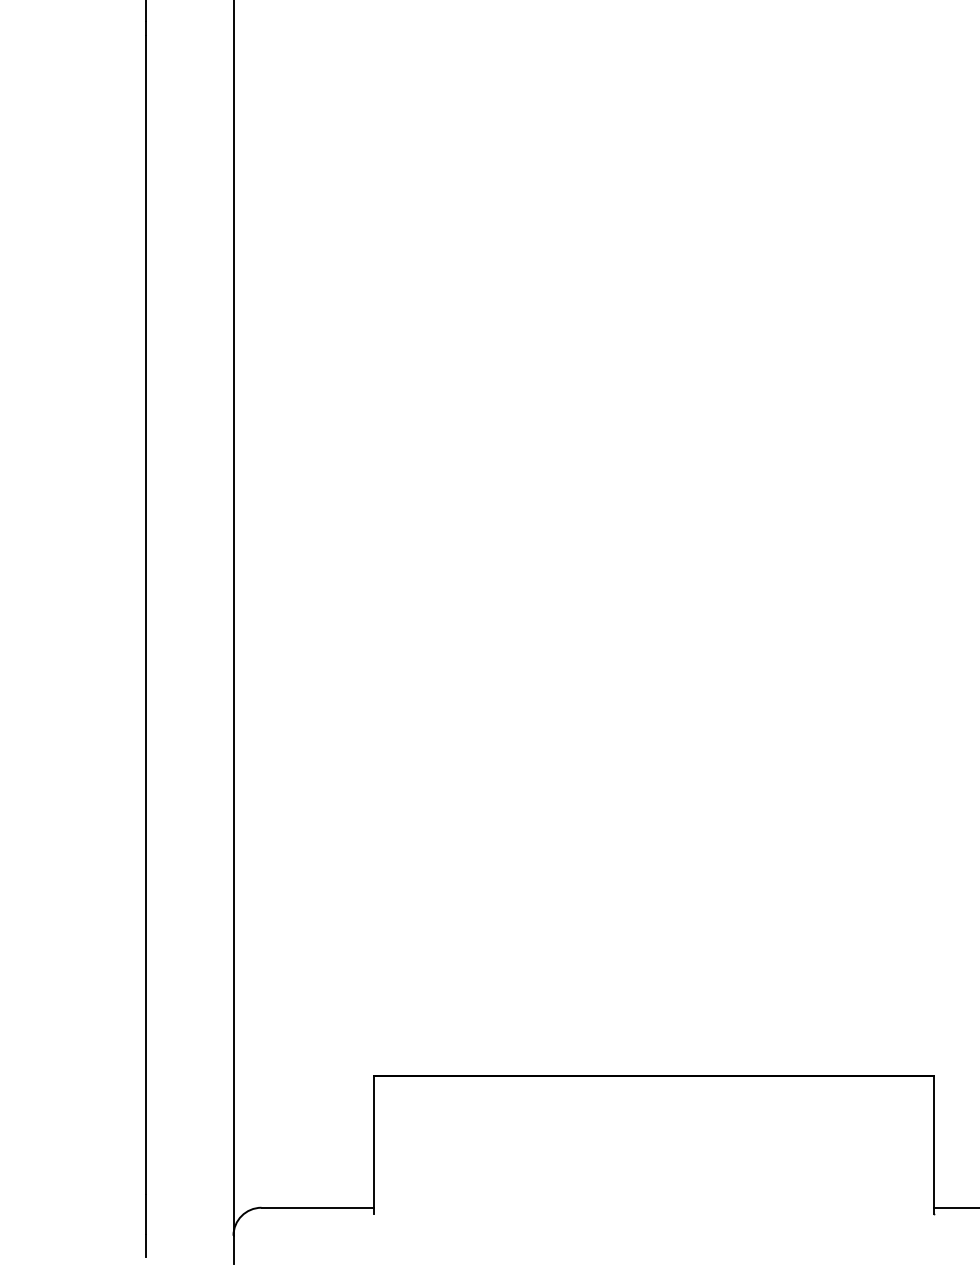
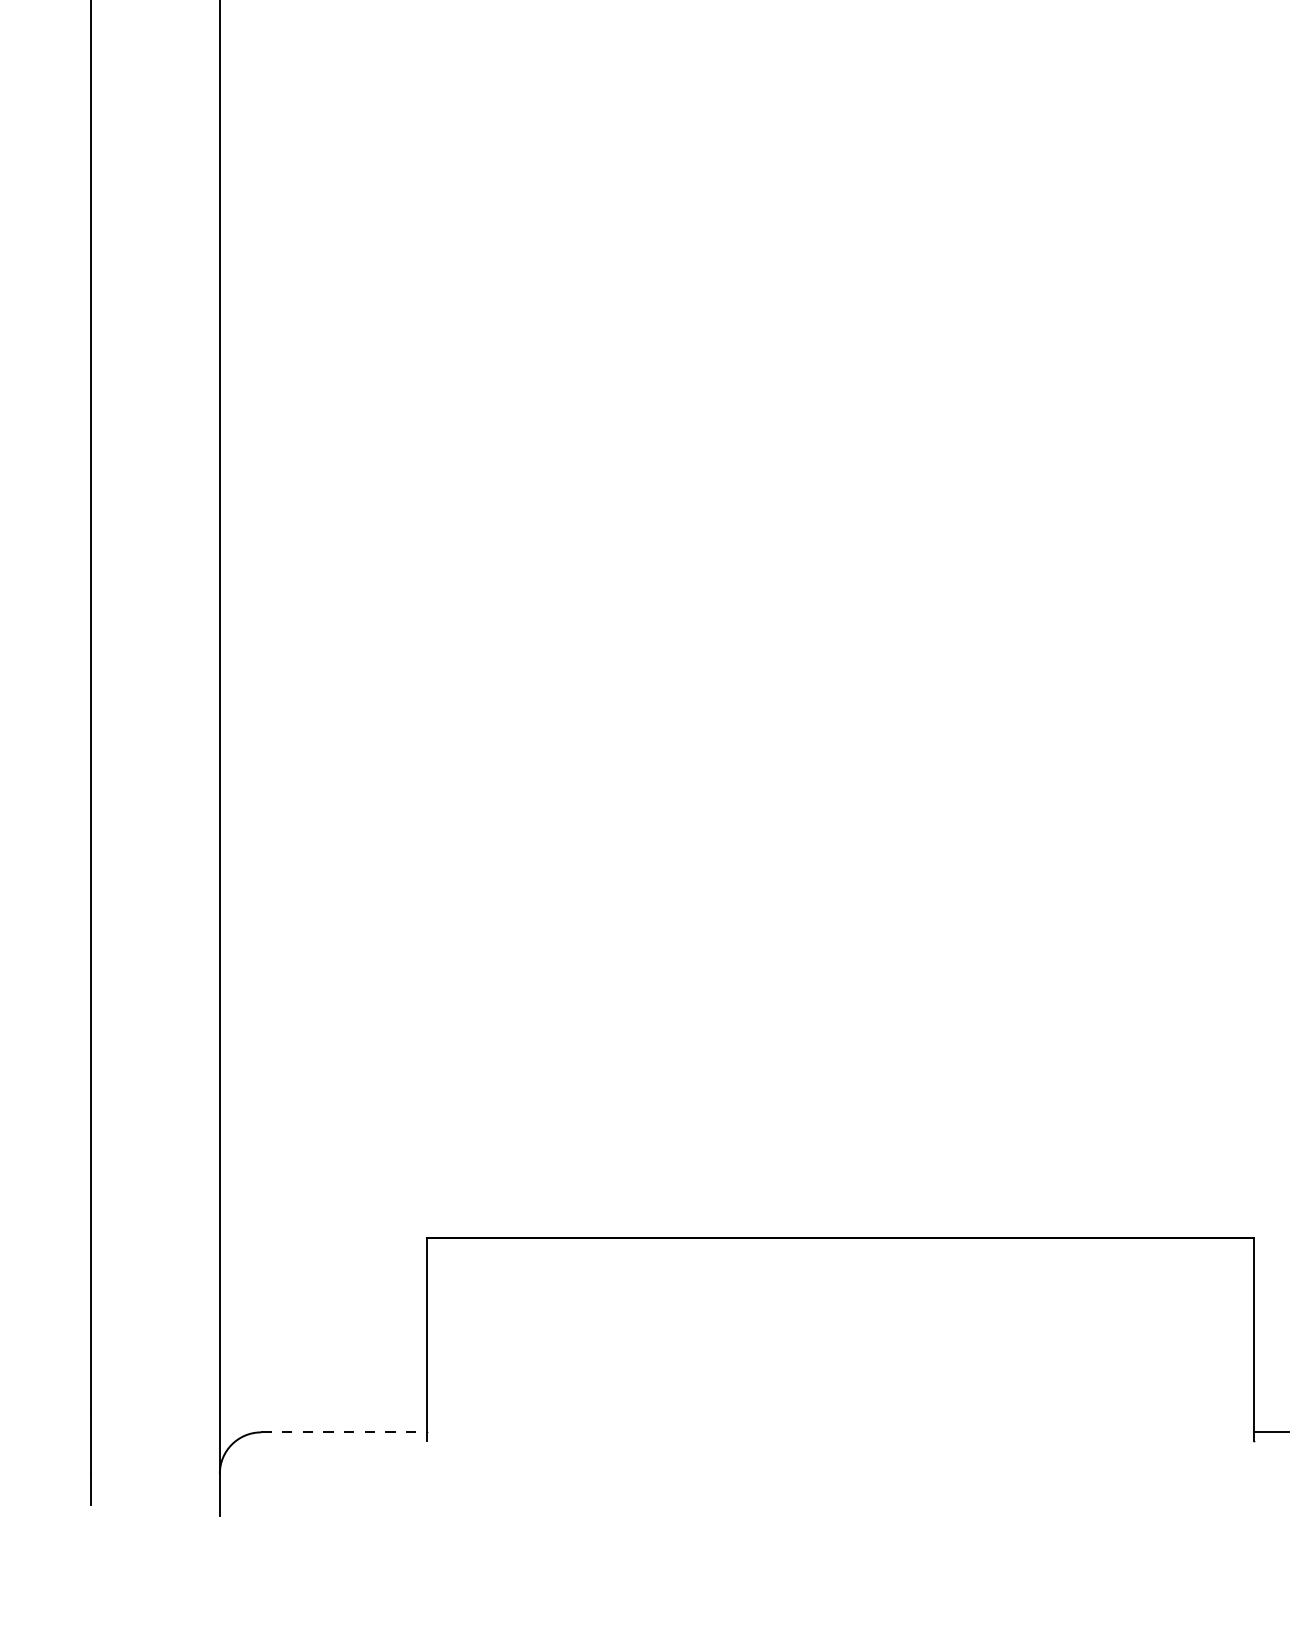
line: (318, 1207) -> (345, 1432), solid -> dashed

